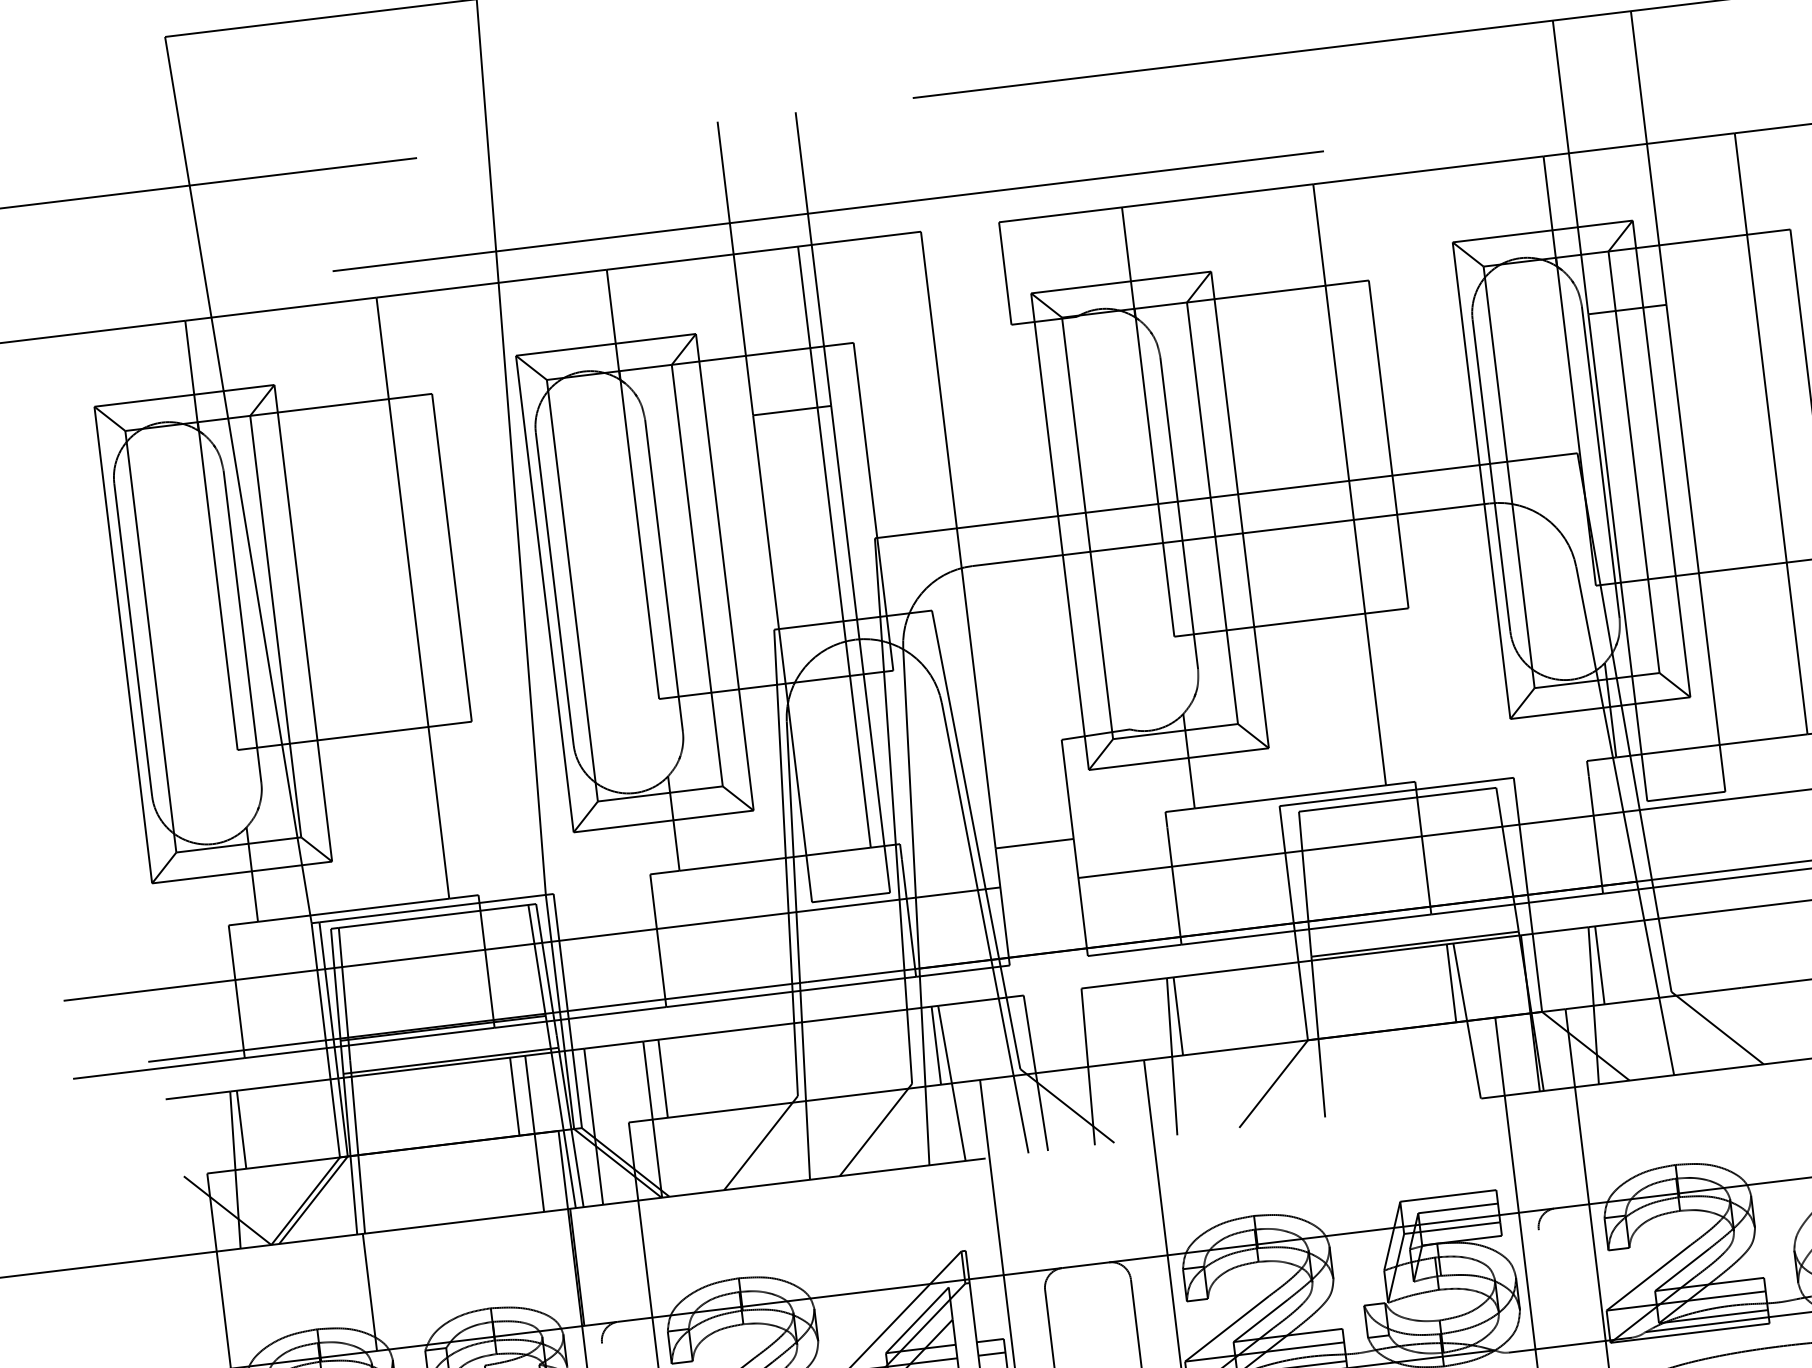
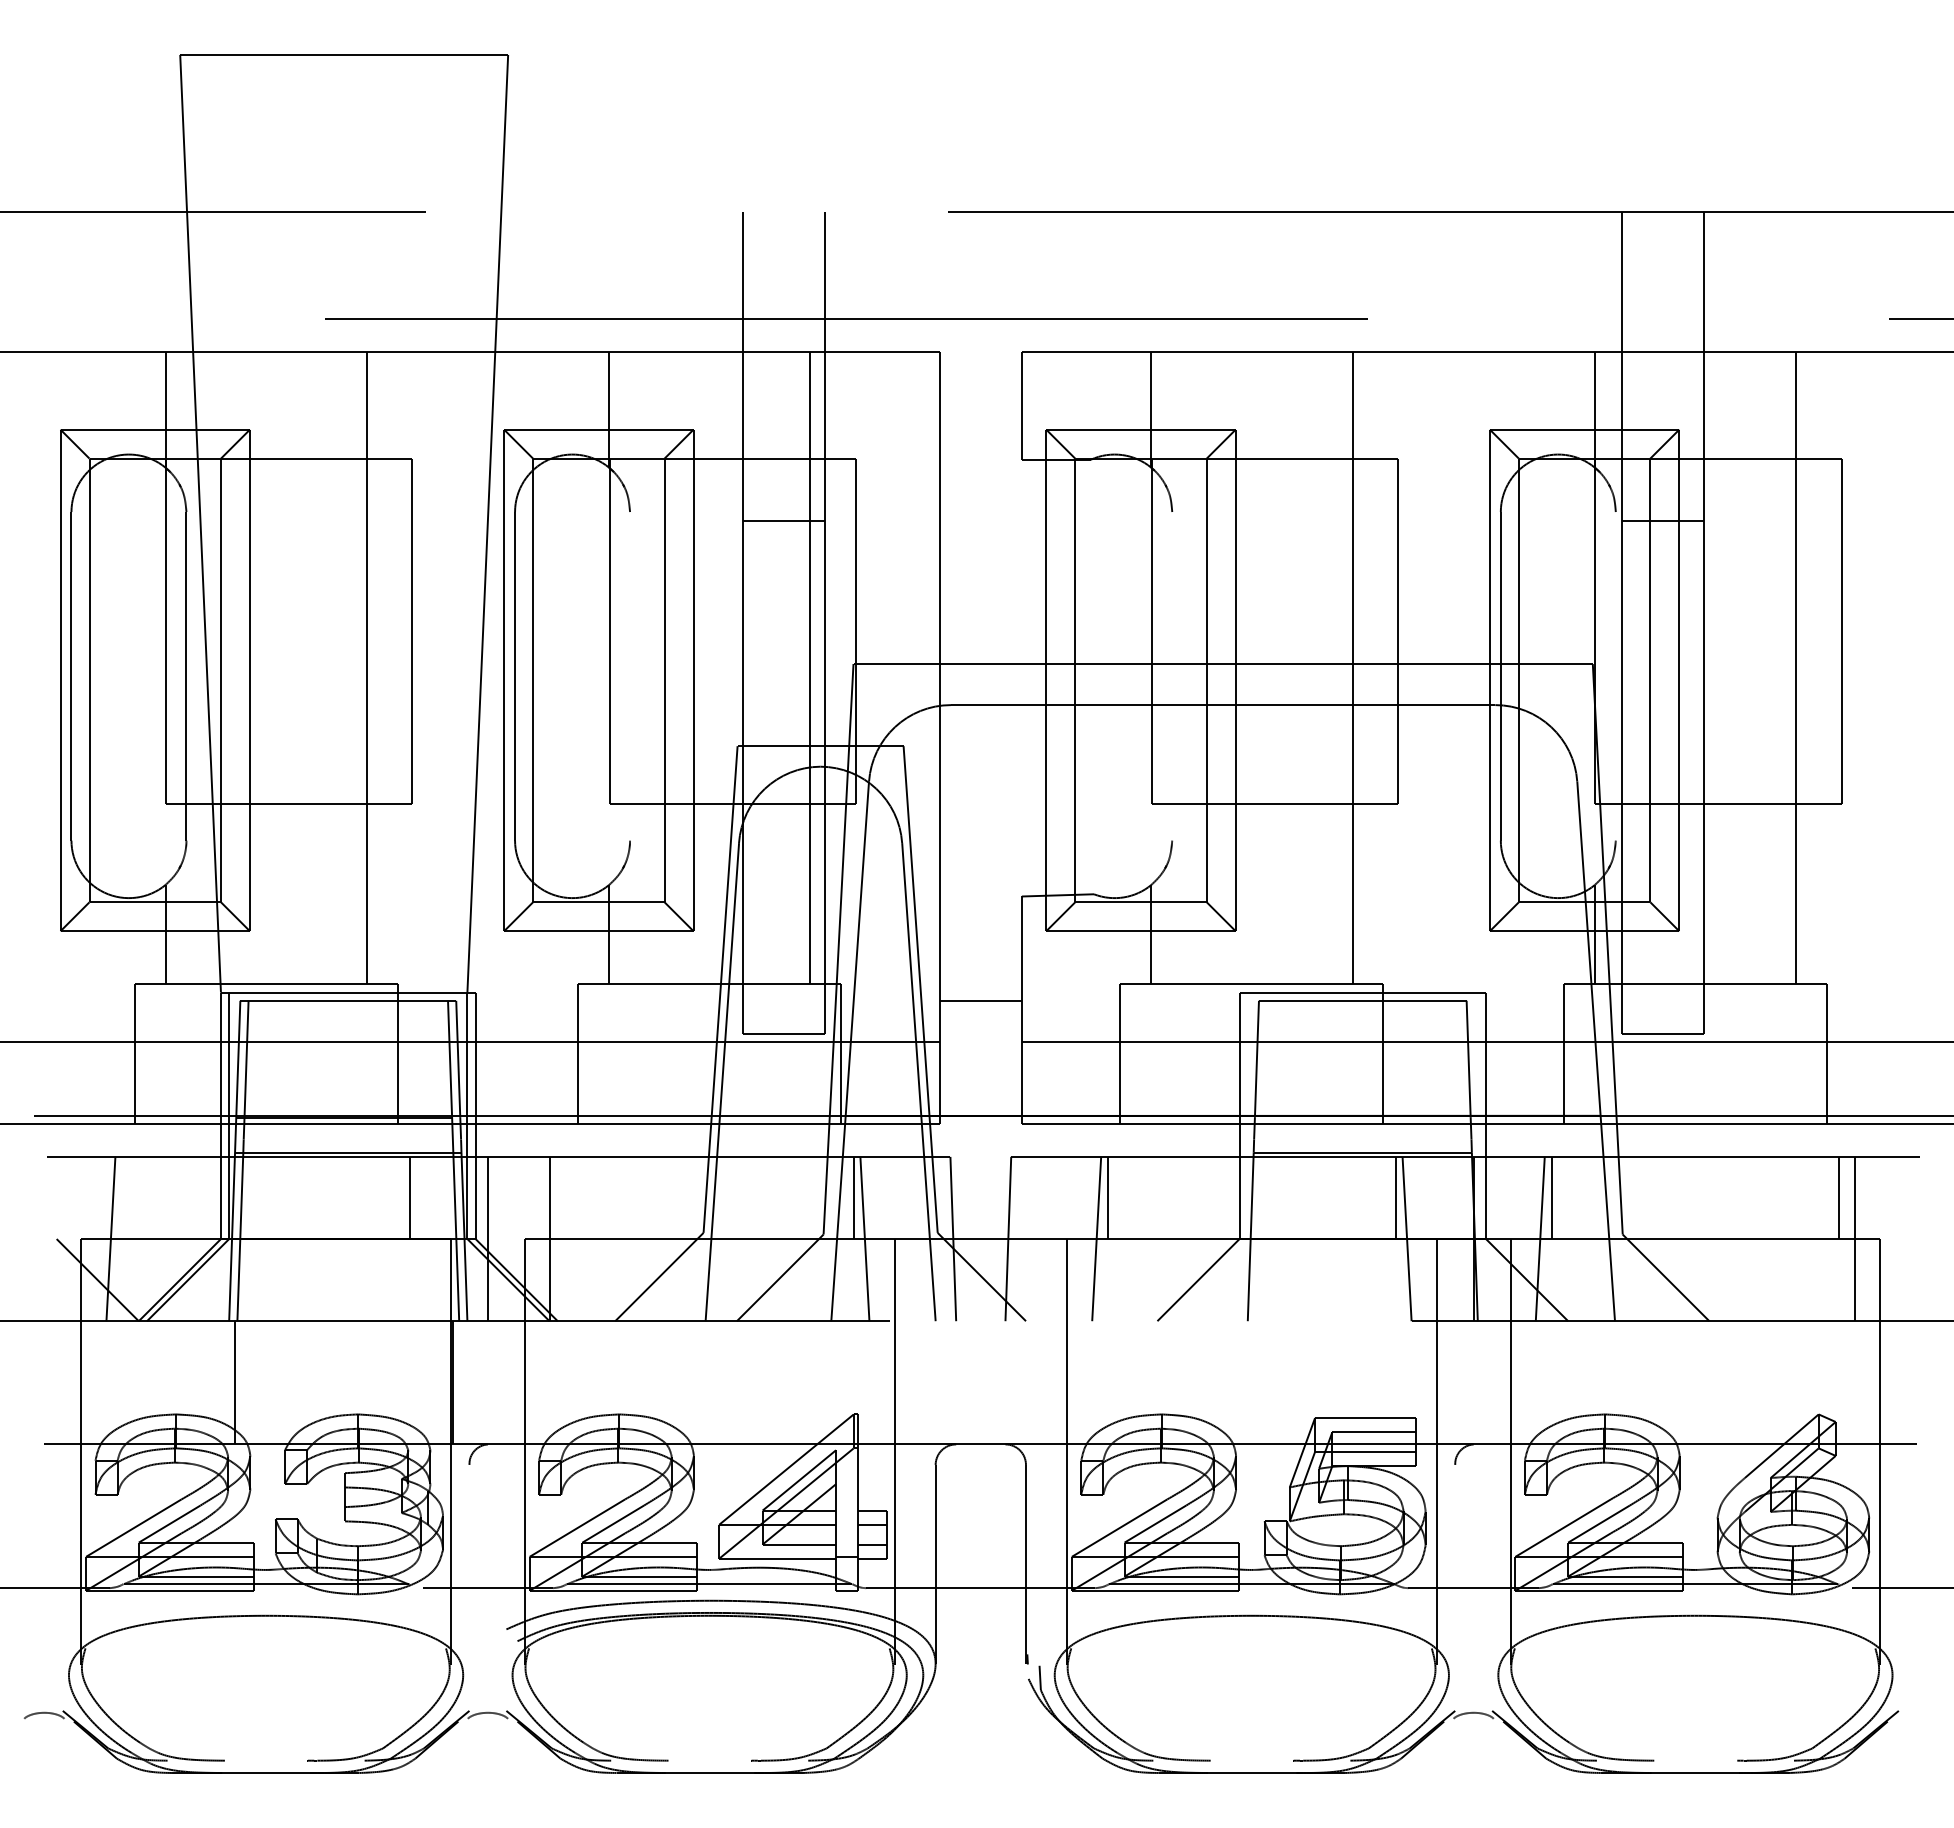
line: (1600, 462) -> (1615, 676), removed
line: (1179, 513) -> (1172, 676), removed
line: (664, 575) -> (630, 676), removed
line: (662, 1078) -> (565, 1197), removed
line: (241, 1129) -> (122, 1197), removed
line: (534, 1133) -> (425, 1238), removed

